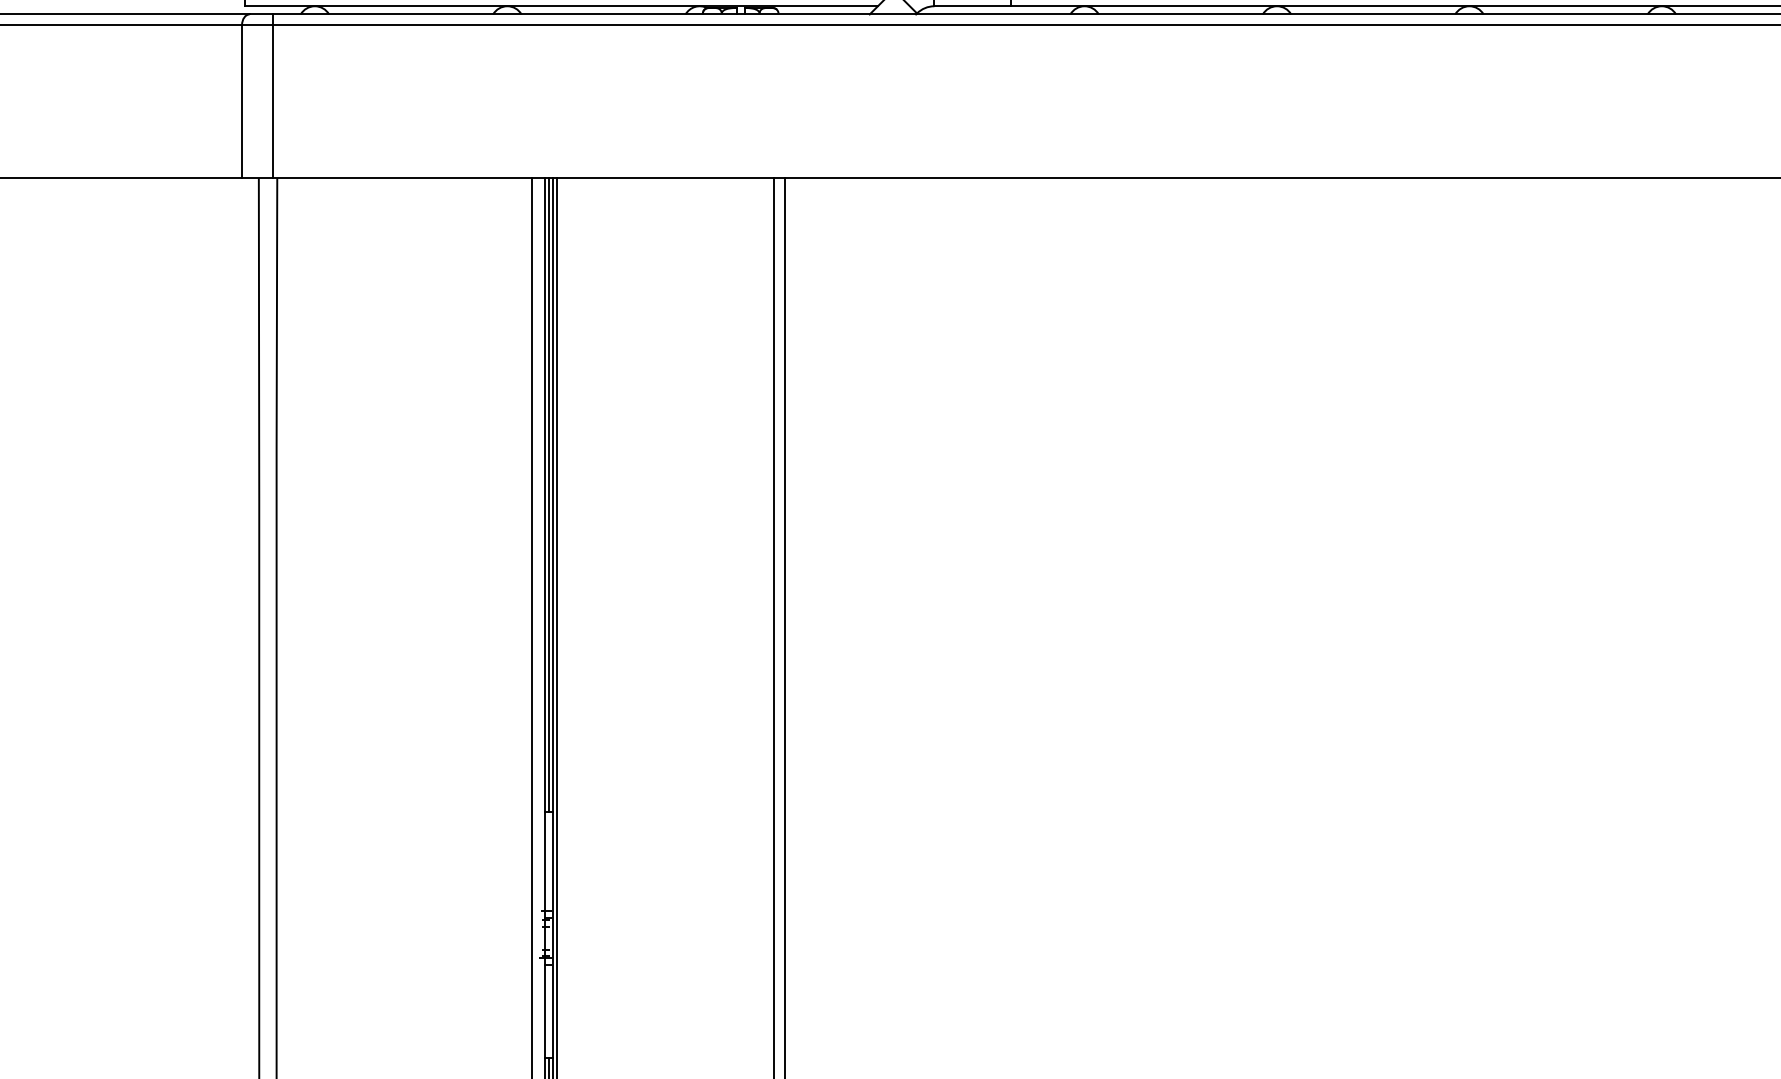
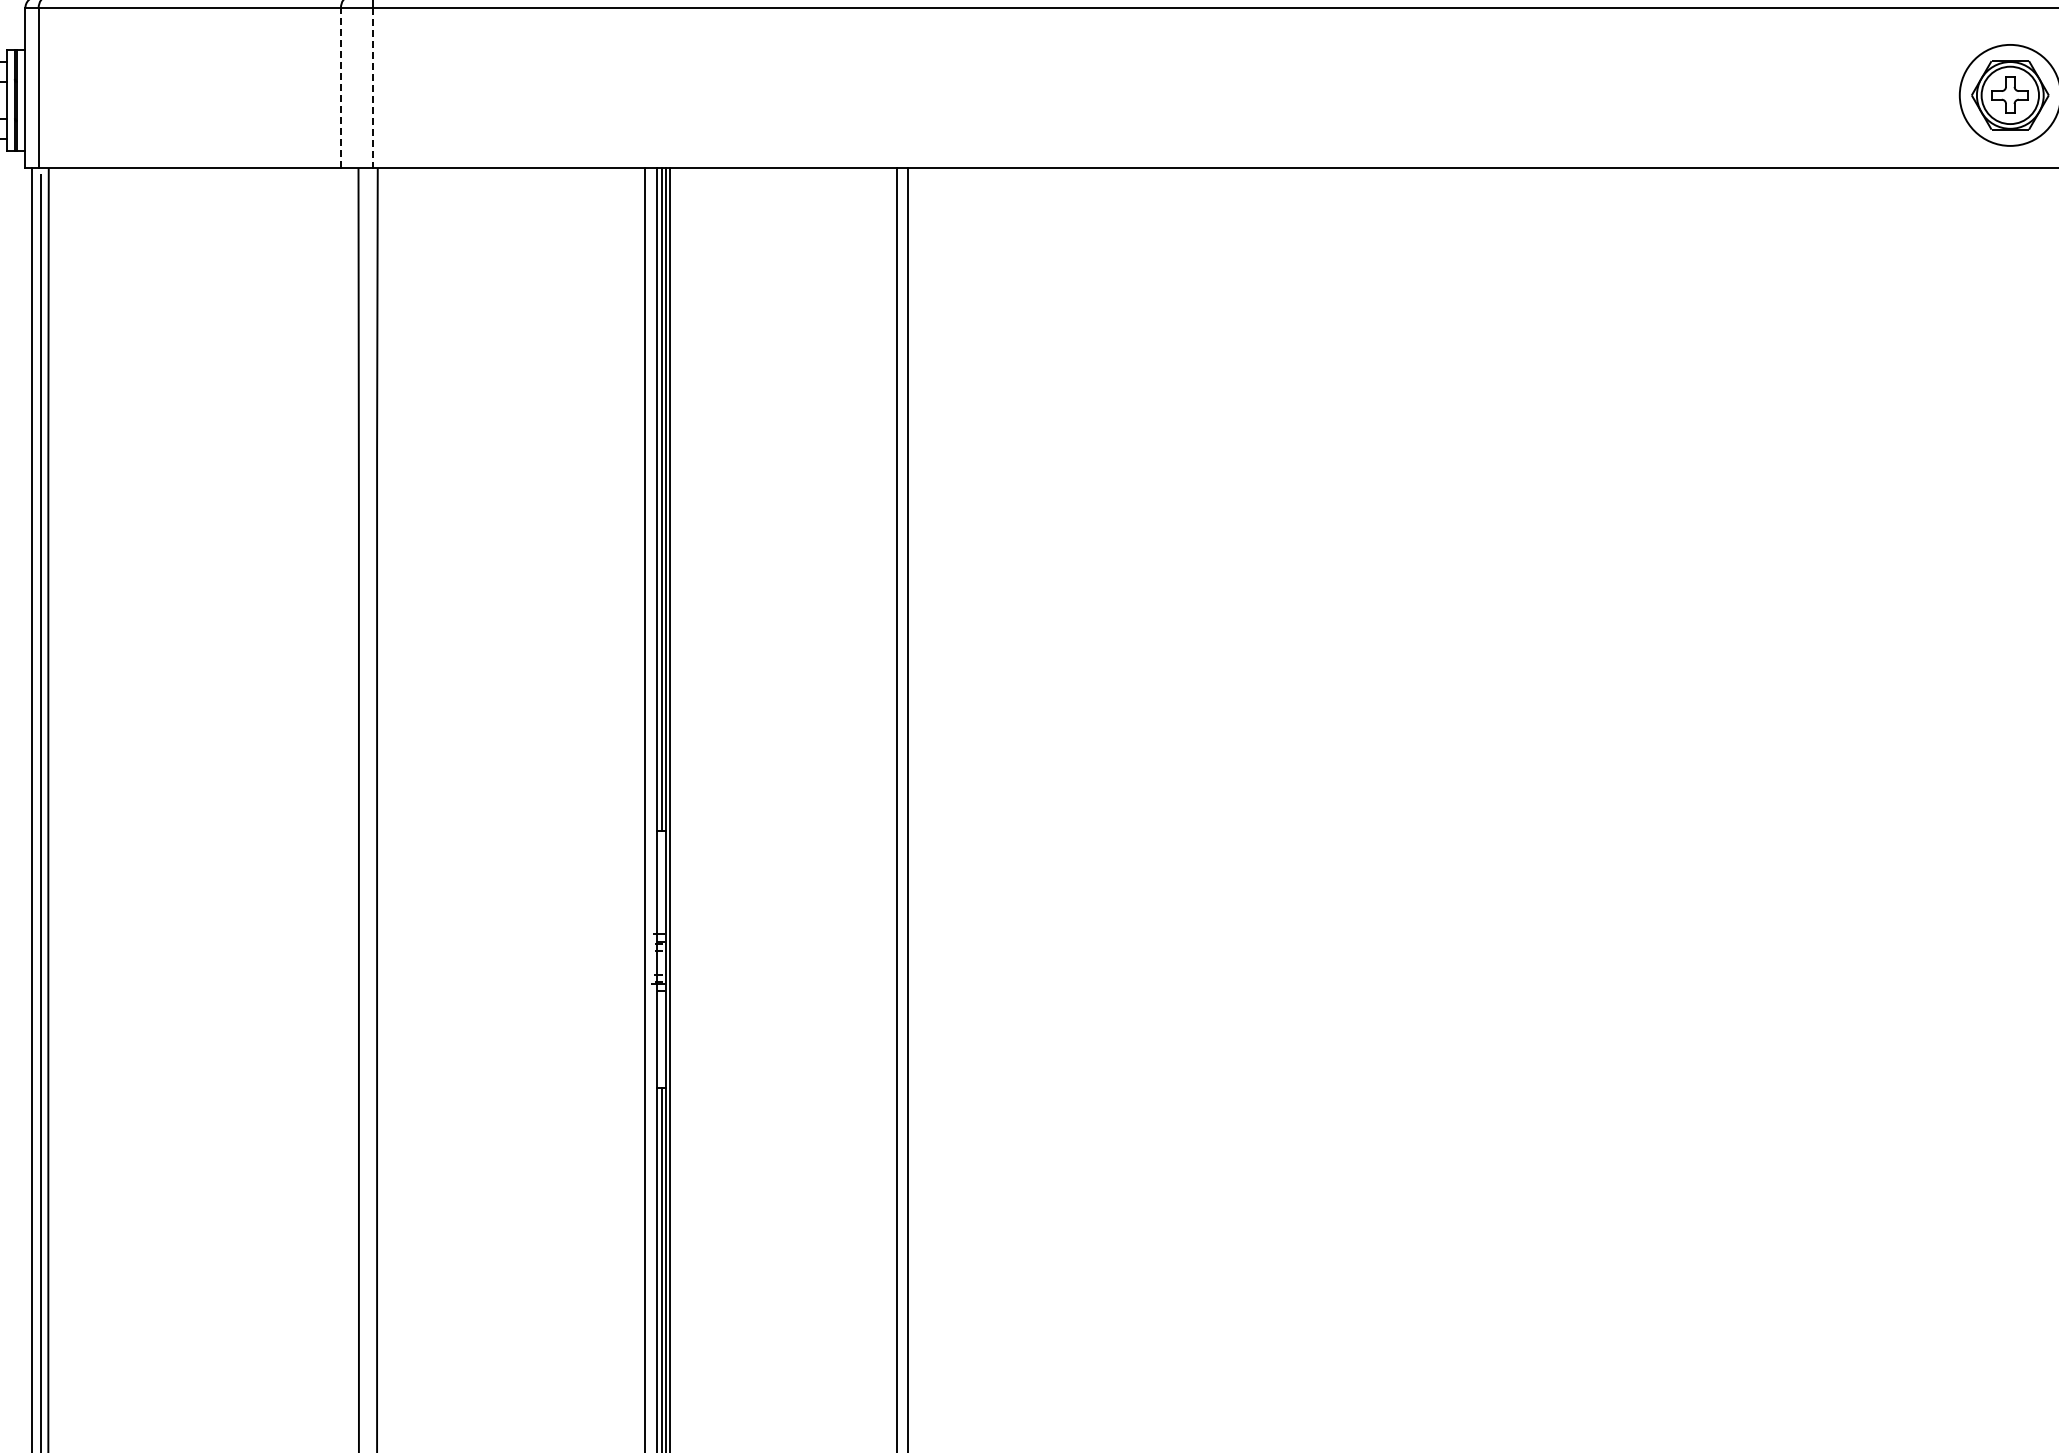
line: (241, 101) -> (340, 87), solid -> dashed
line: (272, 102) -> (372, 88), solid -> dashed

